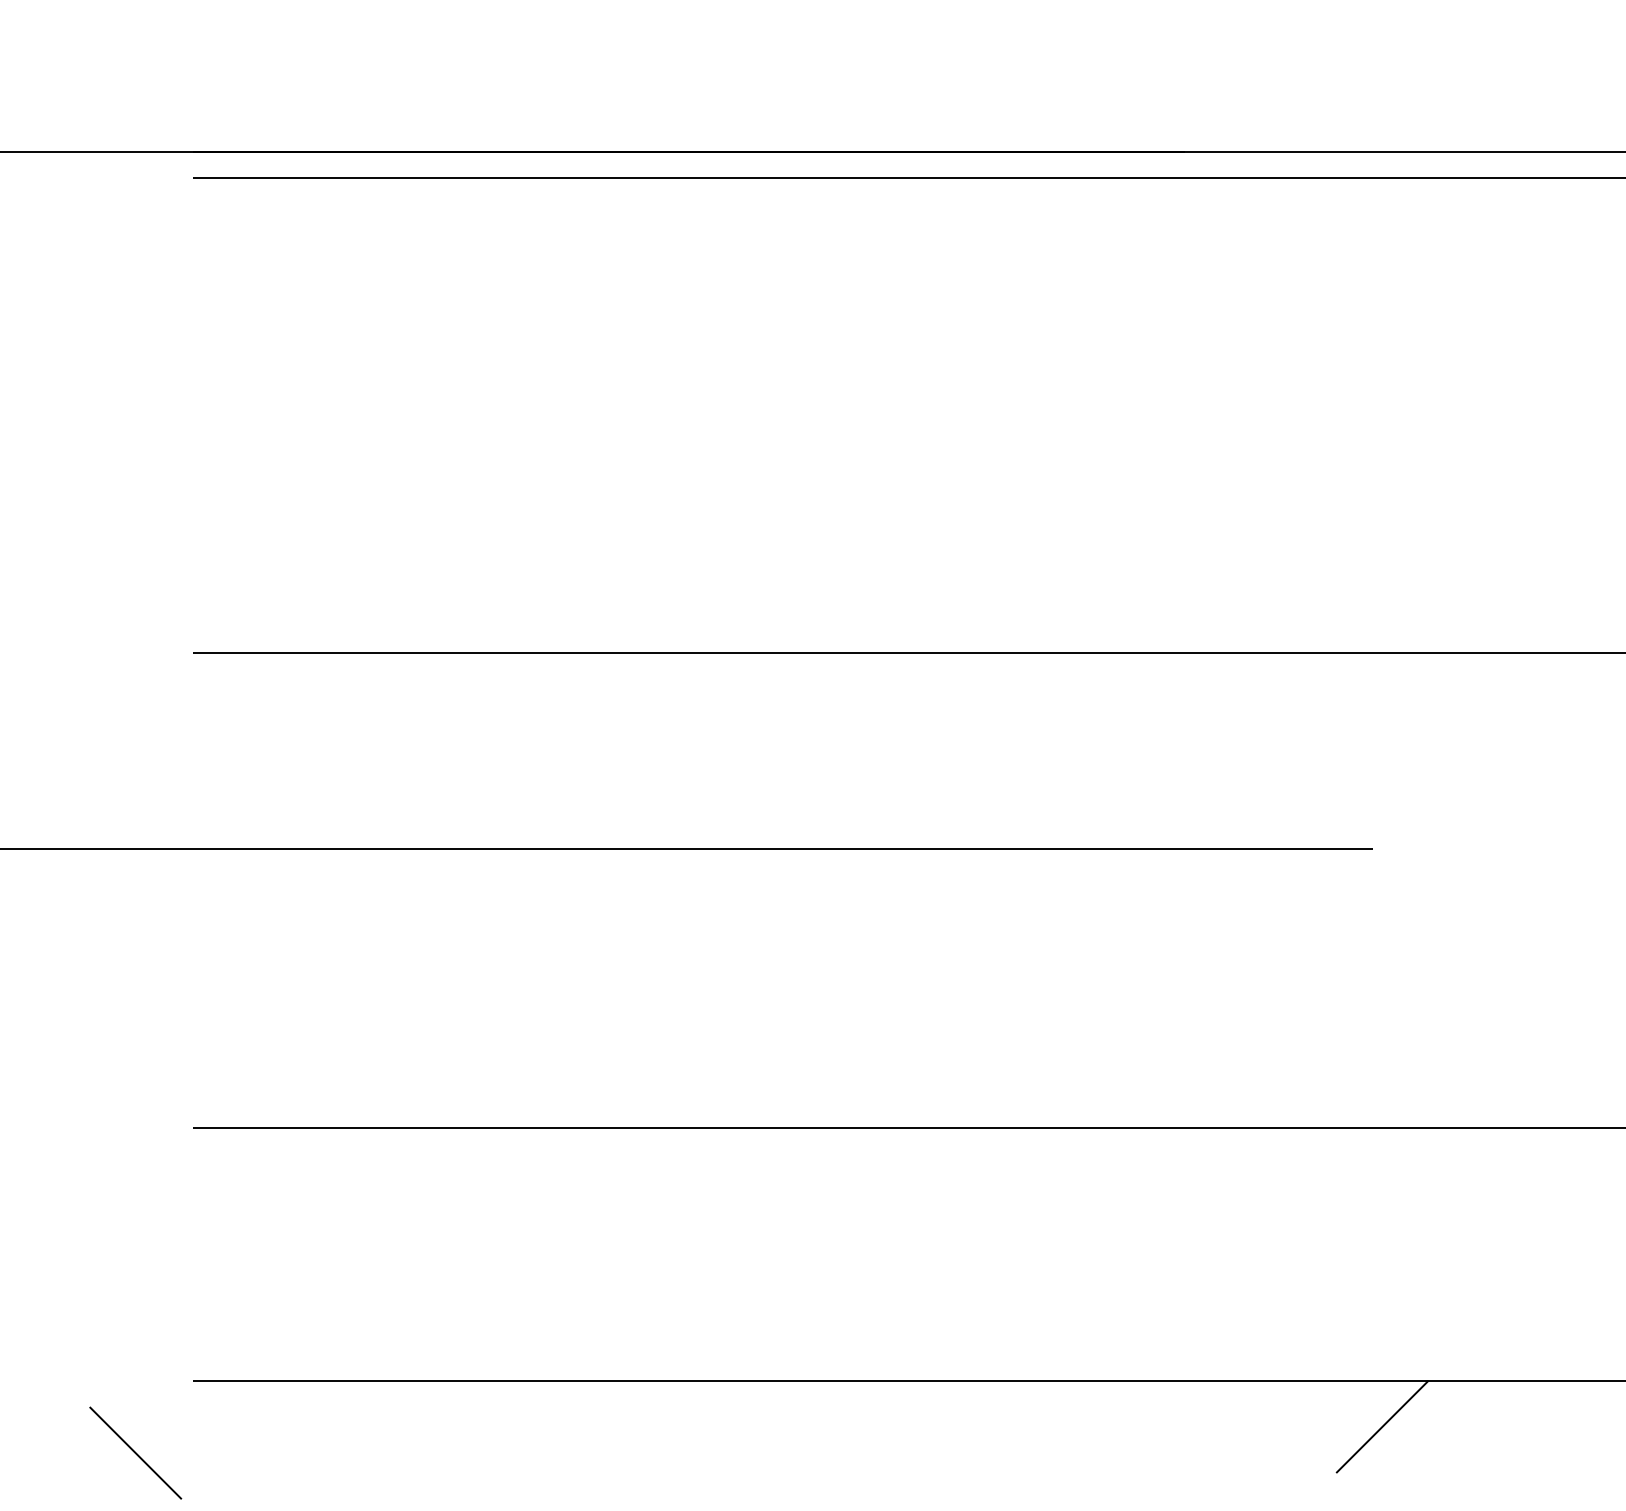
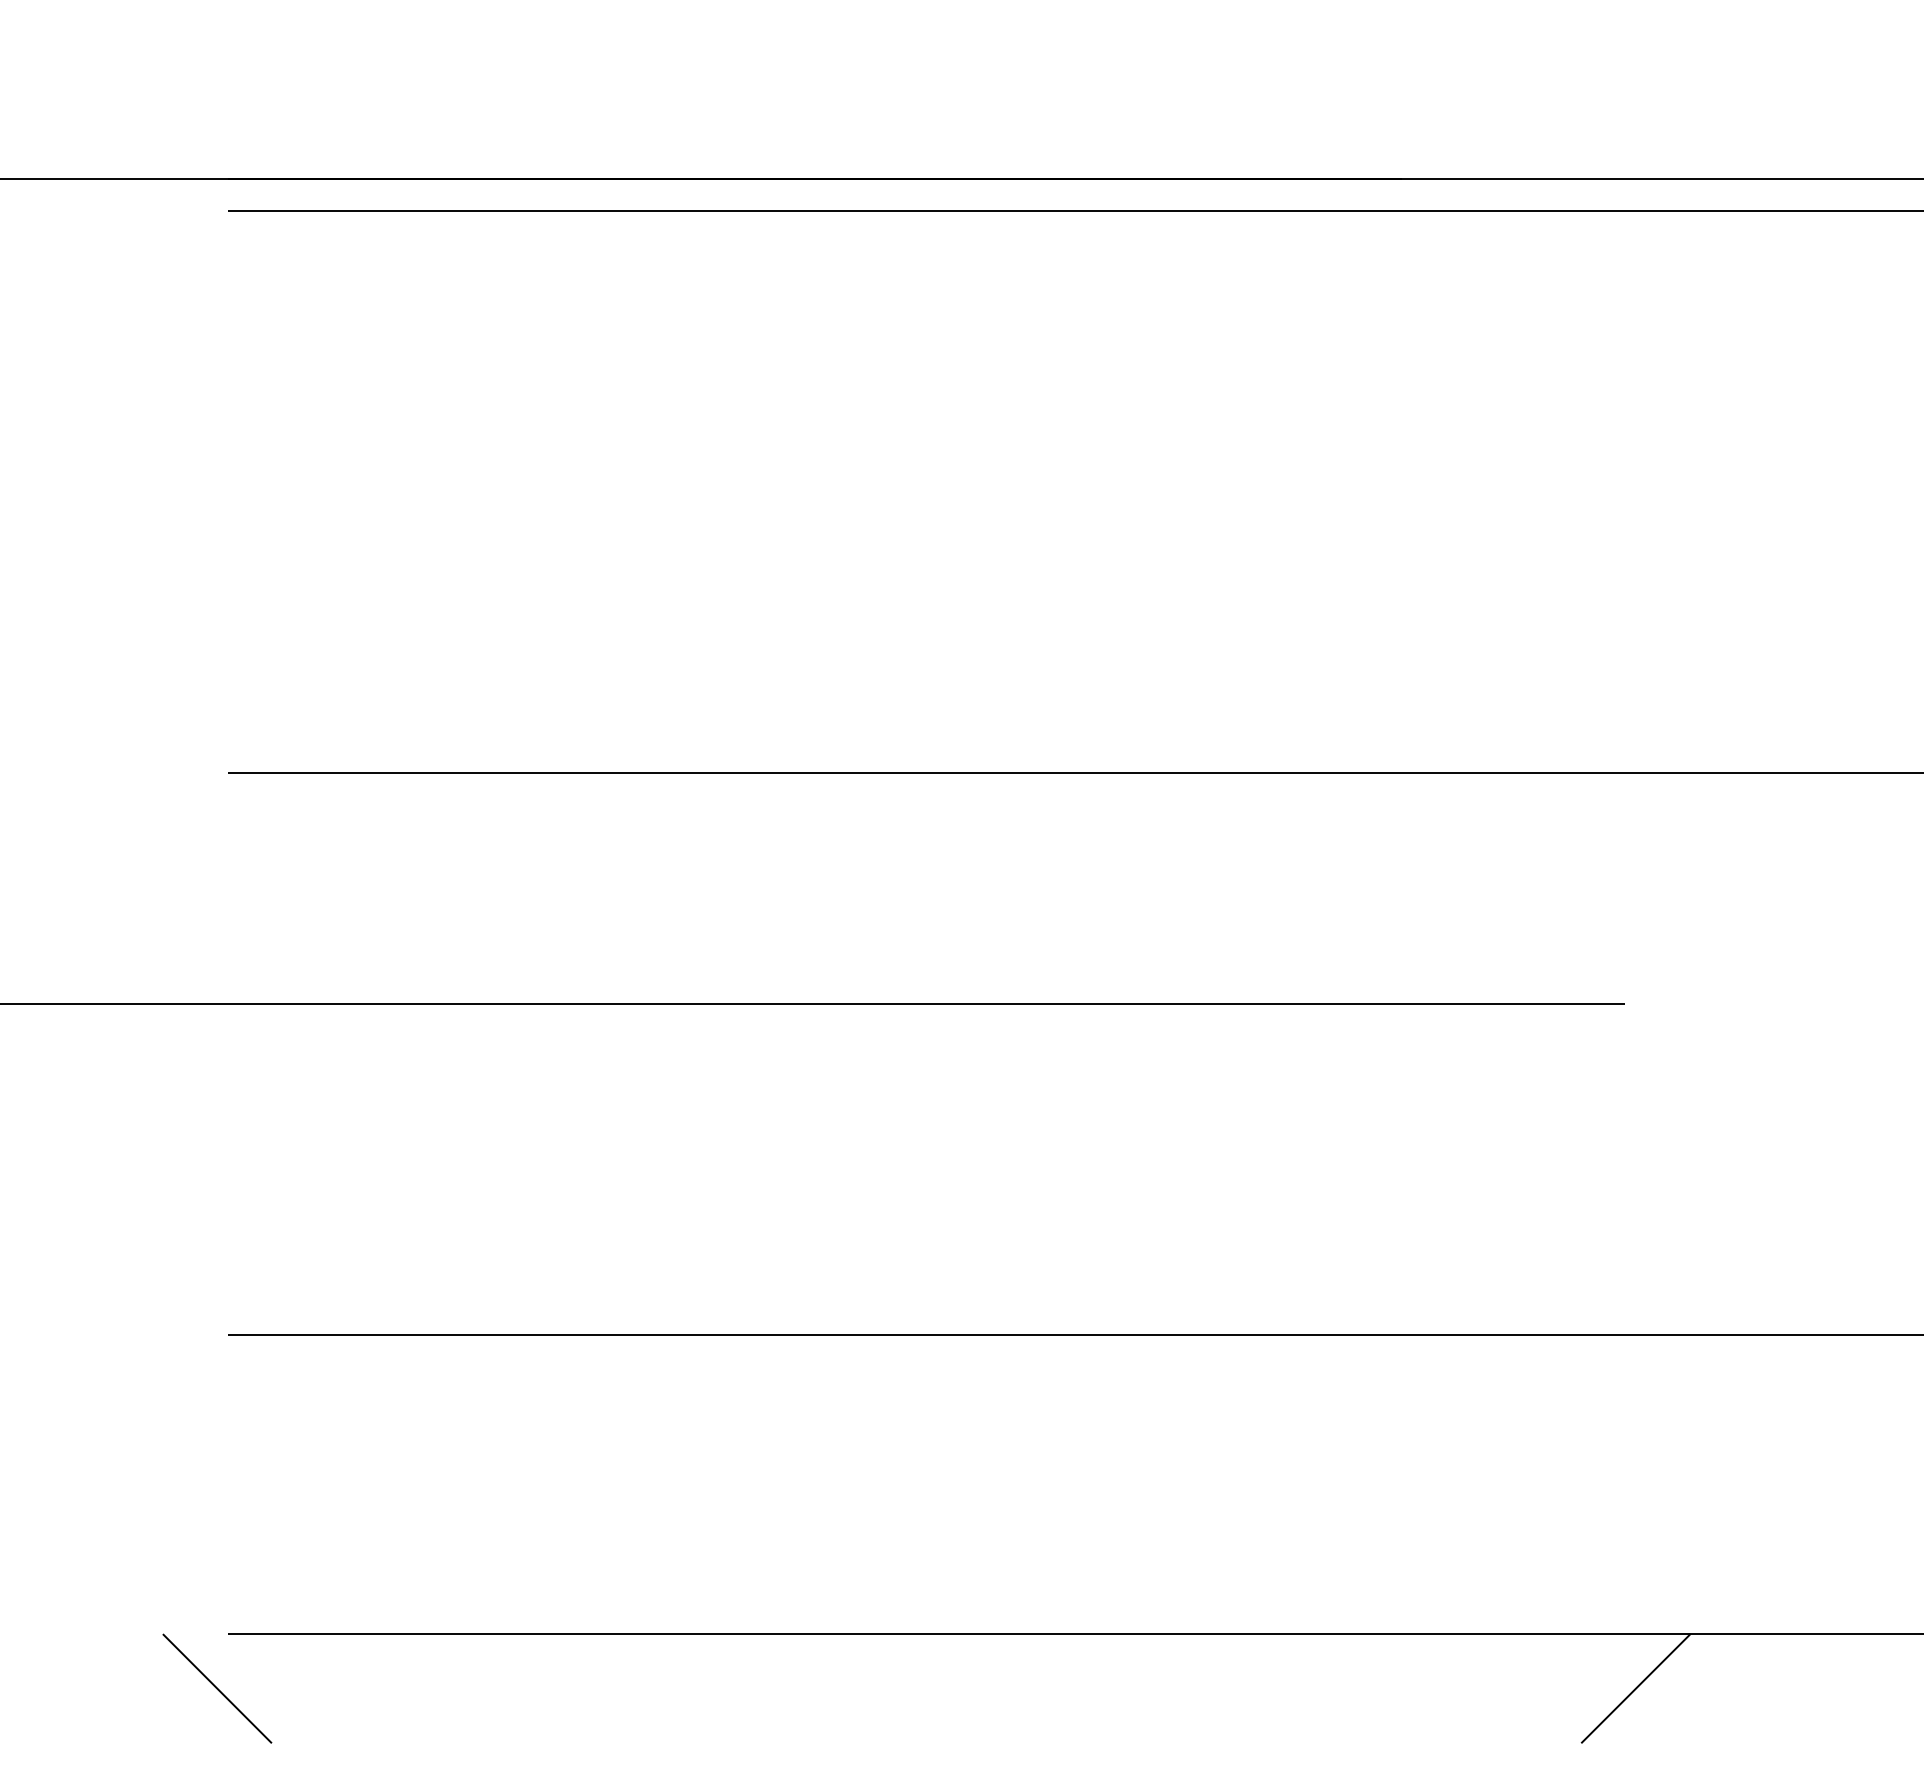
line: (135, 1452) -> (217, 1688), moved

